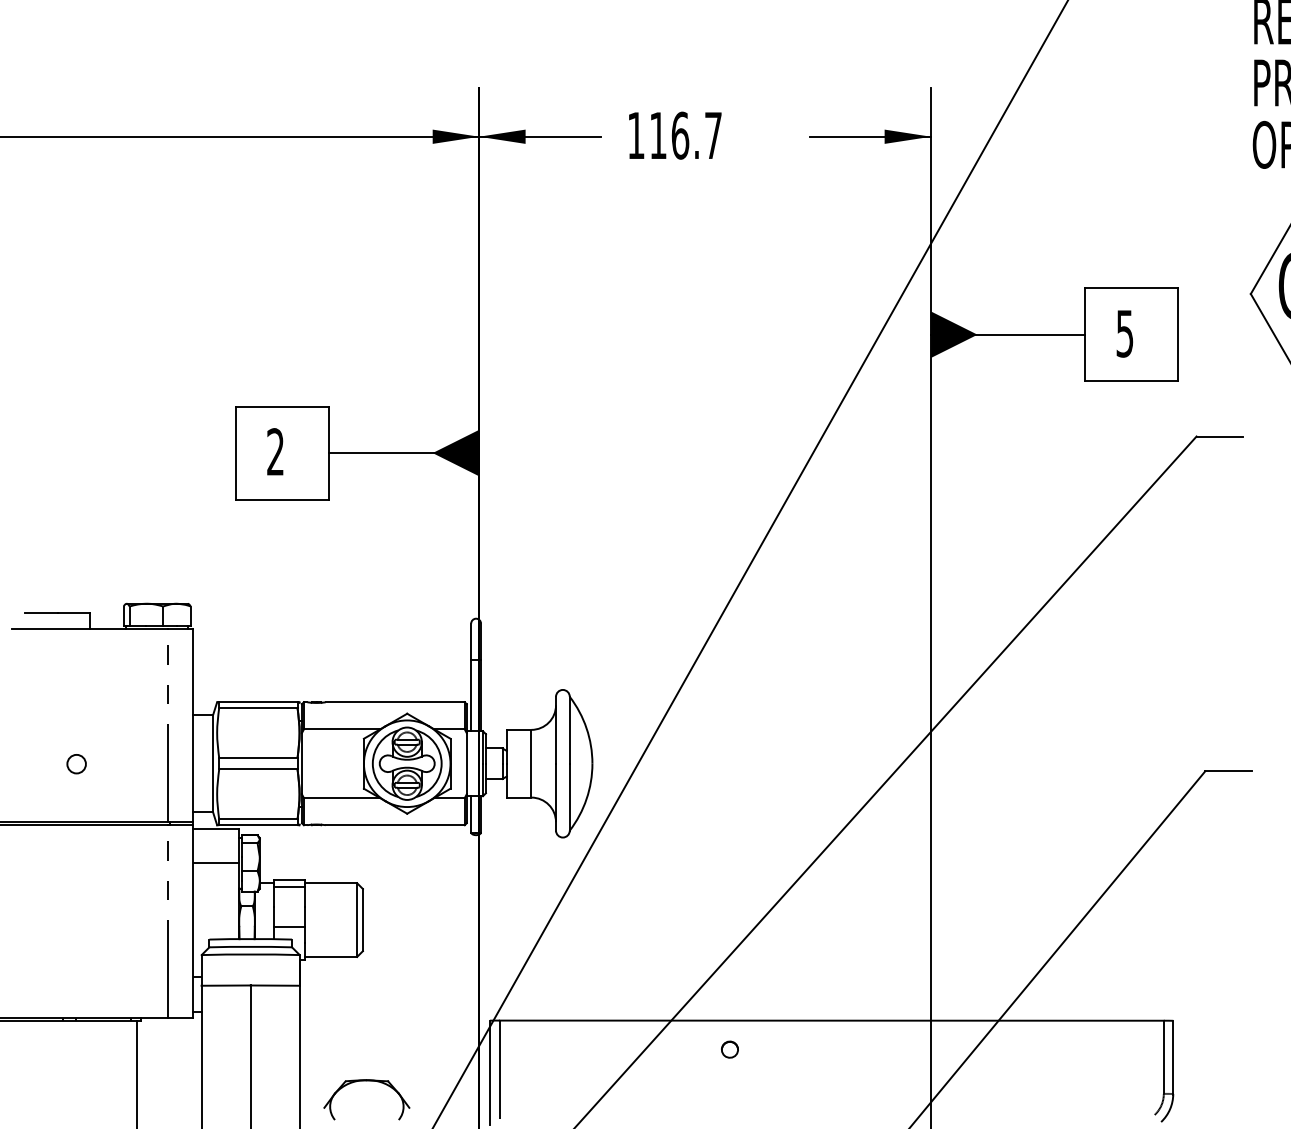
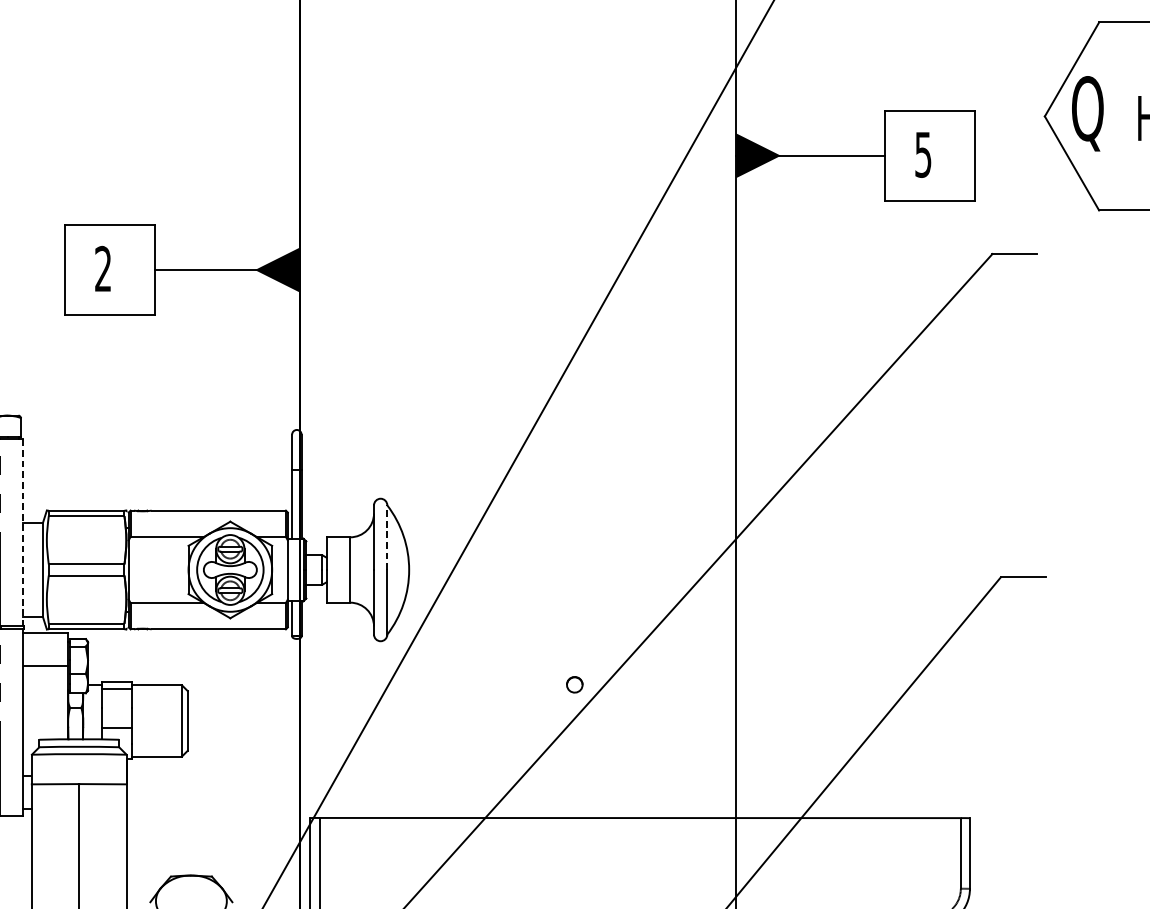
line: (192, 725) -> (23, 533), solid -> dashed
line: (569, 729) -> (387, 536), solid -> dashed
part: (729, 1049) -> (574, 684), moved

